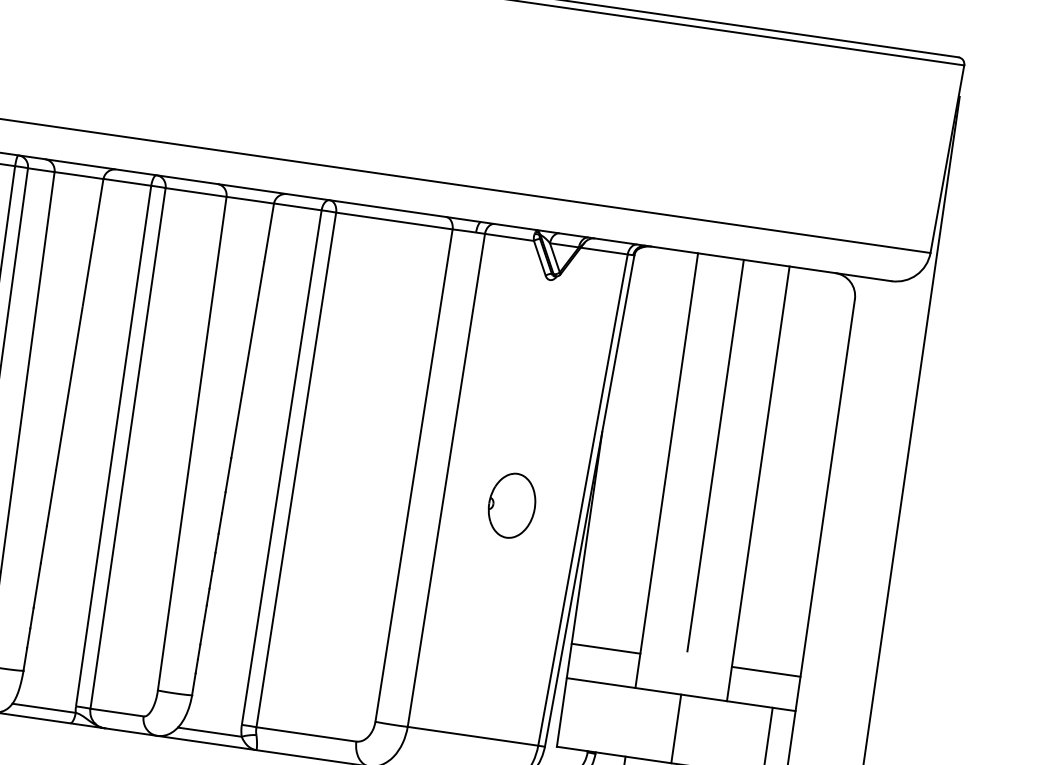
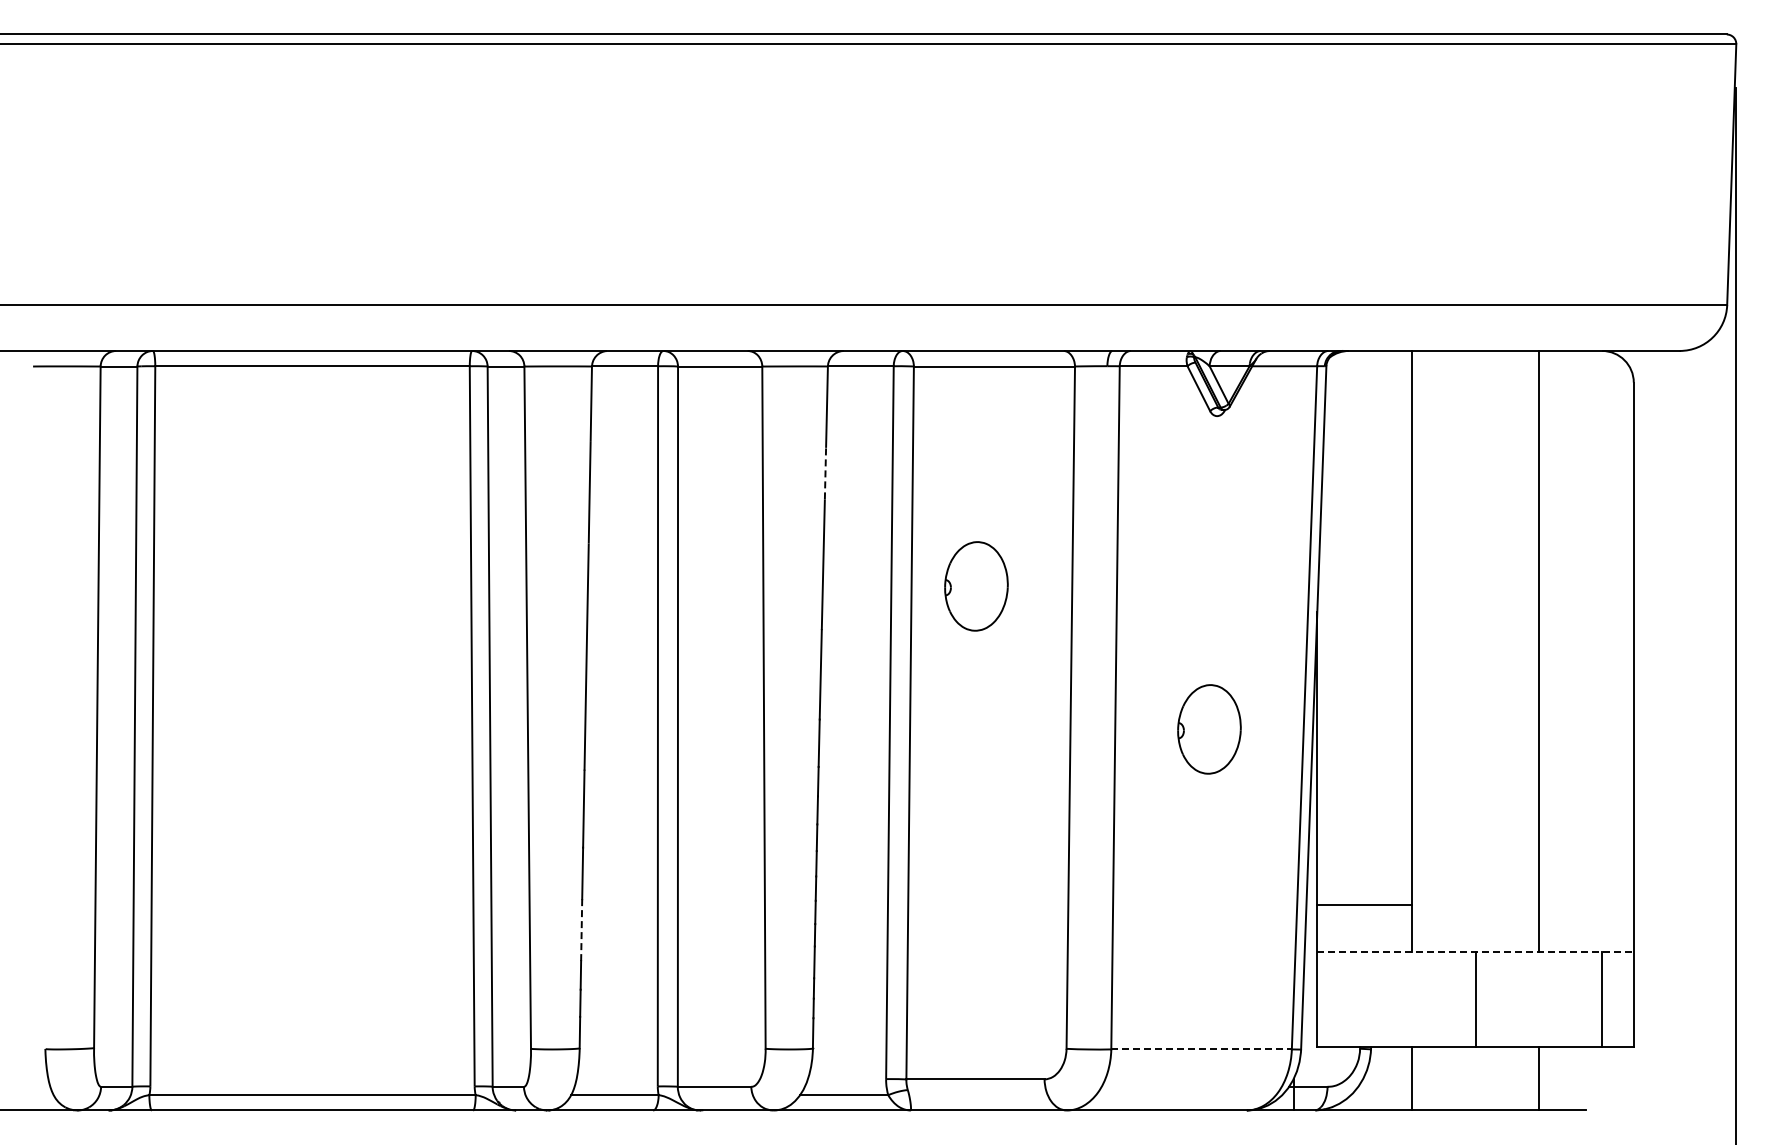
line: (261, 280) -> (825, 473), solid -> dashed
part: (358, 378) -> (976, 586), added
line: (715, 455) -> (1475, 621), removed
line: (37, 585) -> (581, 930), solid -> dashed
line: (765, 671) -> (1585, 904), removed
line: (681, 694) -> (1476, 952), solid -> dashed
line: (473, 736) -> (1202, 1049), solid -> dashed

